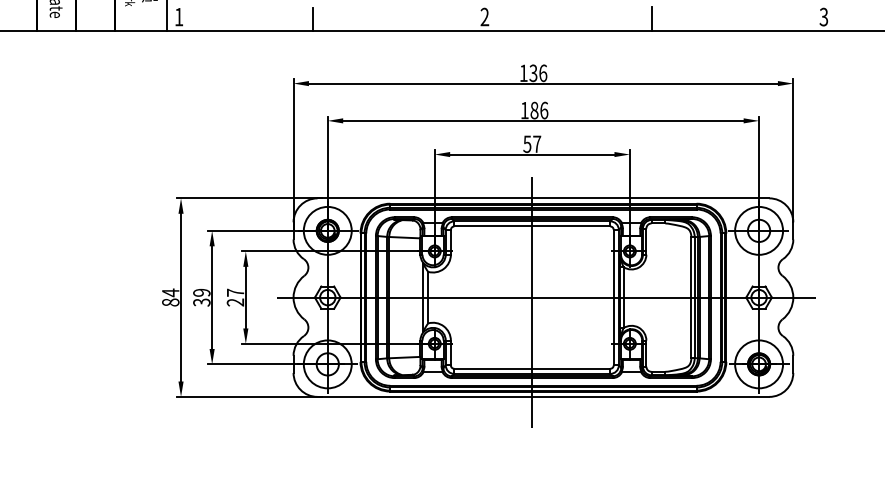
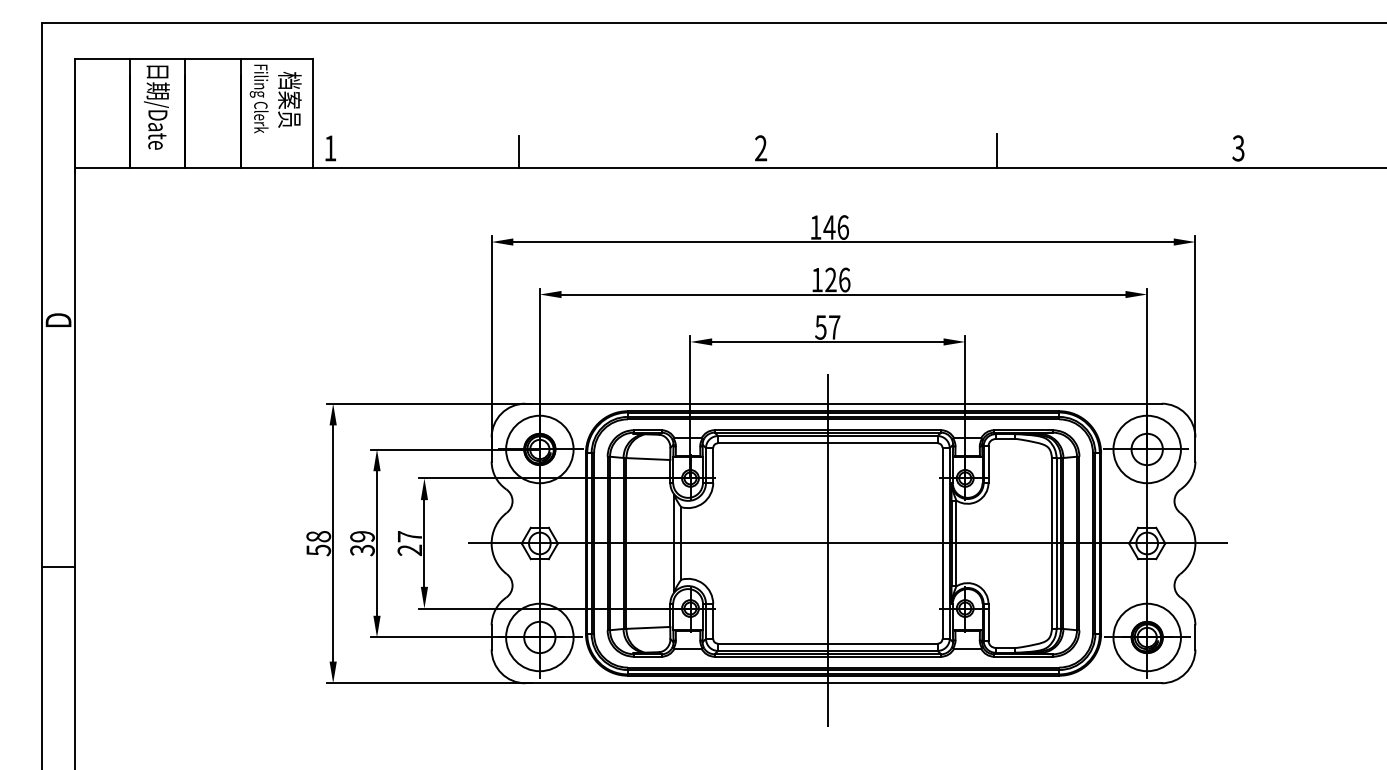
text: (533, 73) -> (829, 227), 136 -> 146
text: (534, 110) -> (830, 279), 186 -> 126
text: (170, 297) -> (318, 543), 84 -> 58

